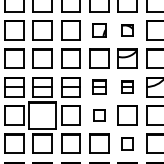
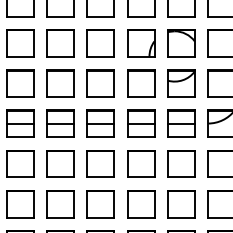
part: (99, 30) -> (141, 43), size x1.43
part: (127, 30) -> (181, 43), size x1.67
part: (99, 86) -> (141, 123), size x1.43
part: (127, 86) -> (181, 123), size x1.67
part: (42, 115) -> (60, 163), size x0.71
part: (99, 115) -> (141, 163), size x1.67
part: (127, 143) -> (181, 204), size x1.67

